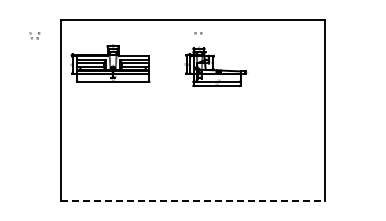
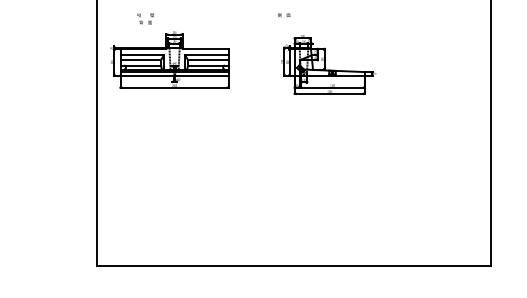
text: (198, 33) -> (284, 15), moved
text: (34, 35) -> (145, 18), moved
line: (193, 201) -> (294, 266), dashed -> solid

